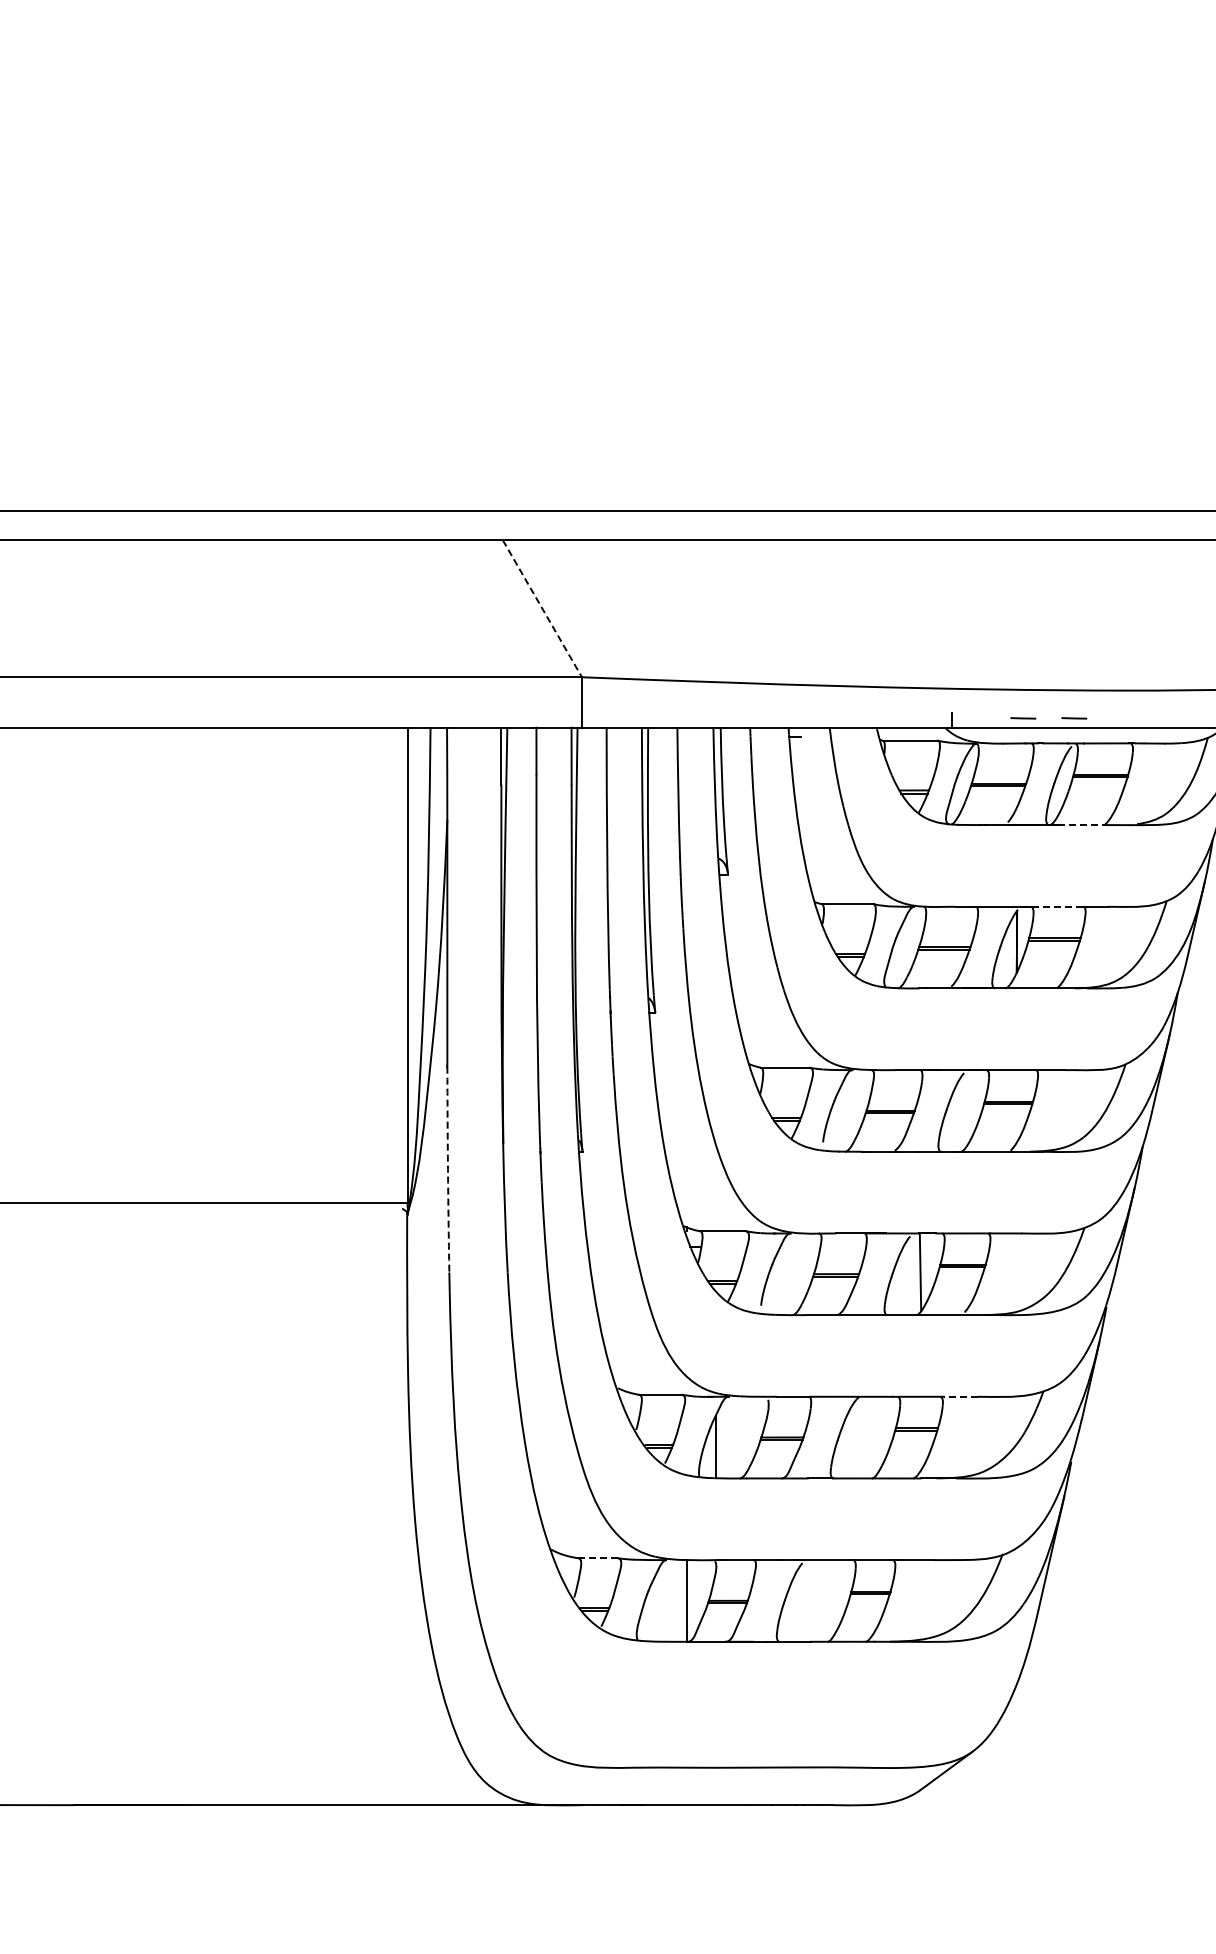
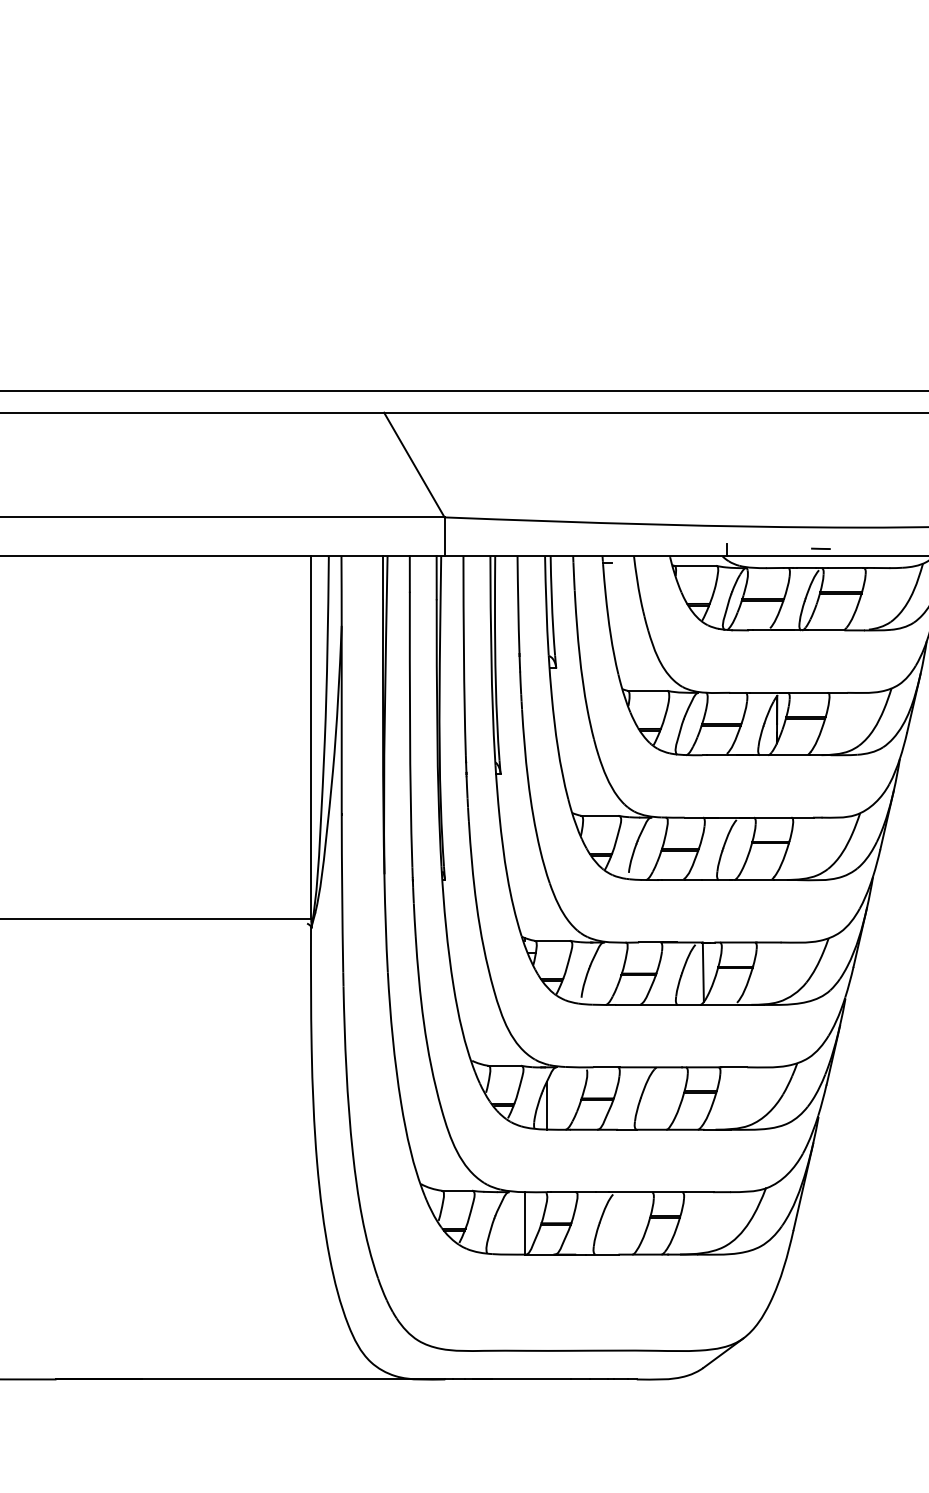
line: (542, 609) -> (414, 465), dashed -> solid
line: (1023, 718) -> (782, 548), removed
line: (1082, 825) -> (827, 630), dashed -> solid
line: (1057, 906) -> (808, 692), dashed -> solid
arc: (447, 1169) -> (341, 893), dashed -> solid
line: (960, 1396) -> (733, 1067), dashed -> solid
line: (598, 1558) -> (457, 1190), dashed -> solid

